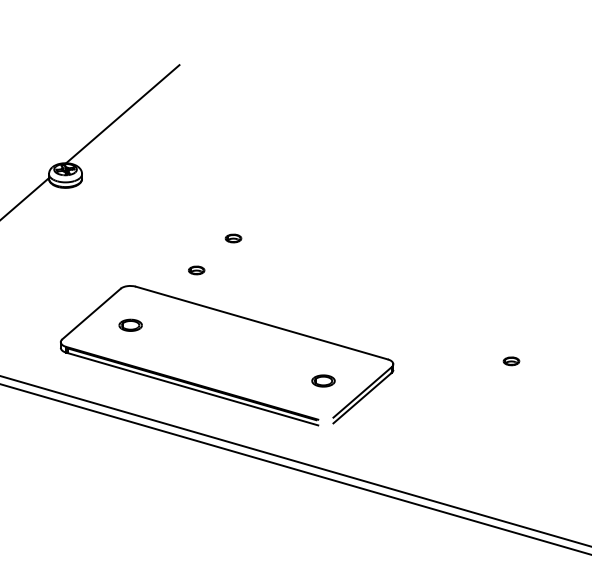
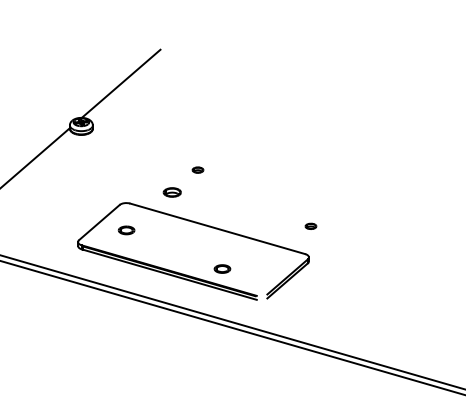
part: (196, 269) -> (172, 191), size x1.6
part: (510, 360) -> (310, 225), moved
part: (323, 380) -> (222, 268), moved

